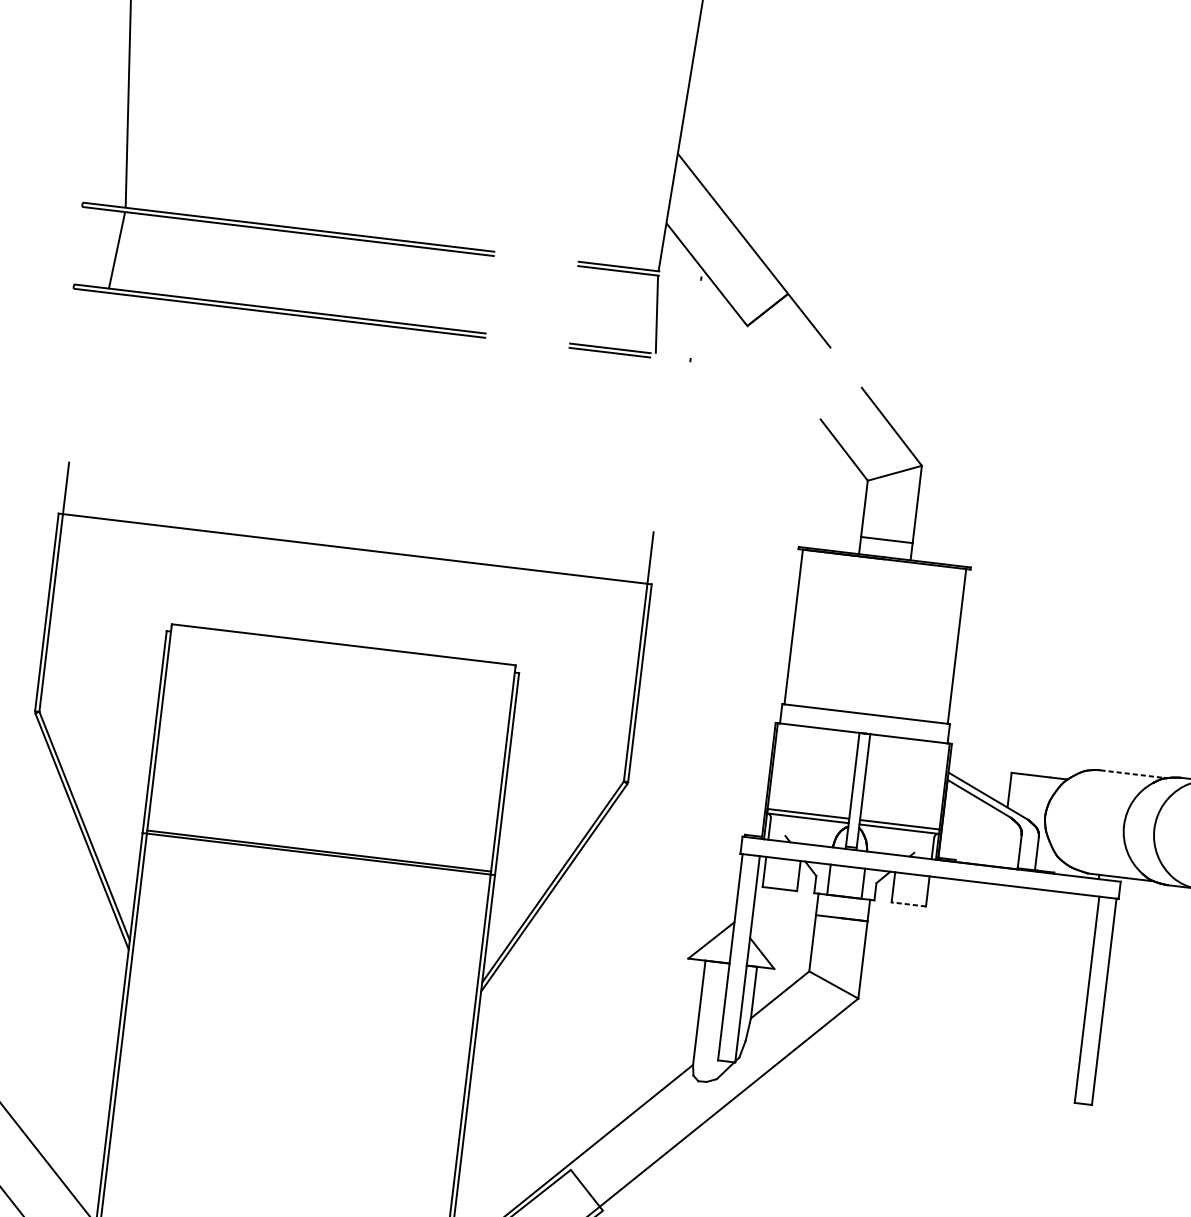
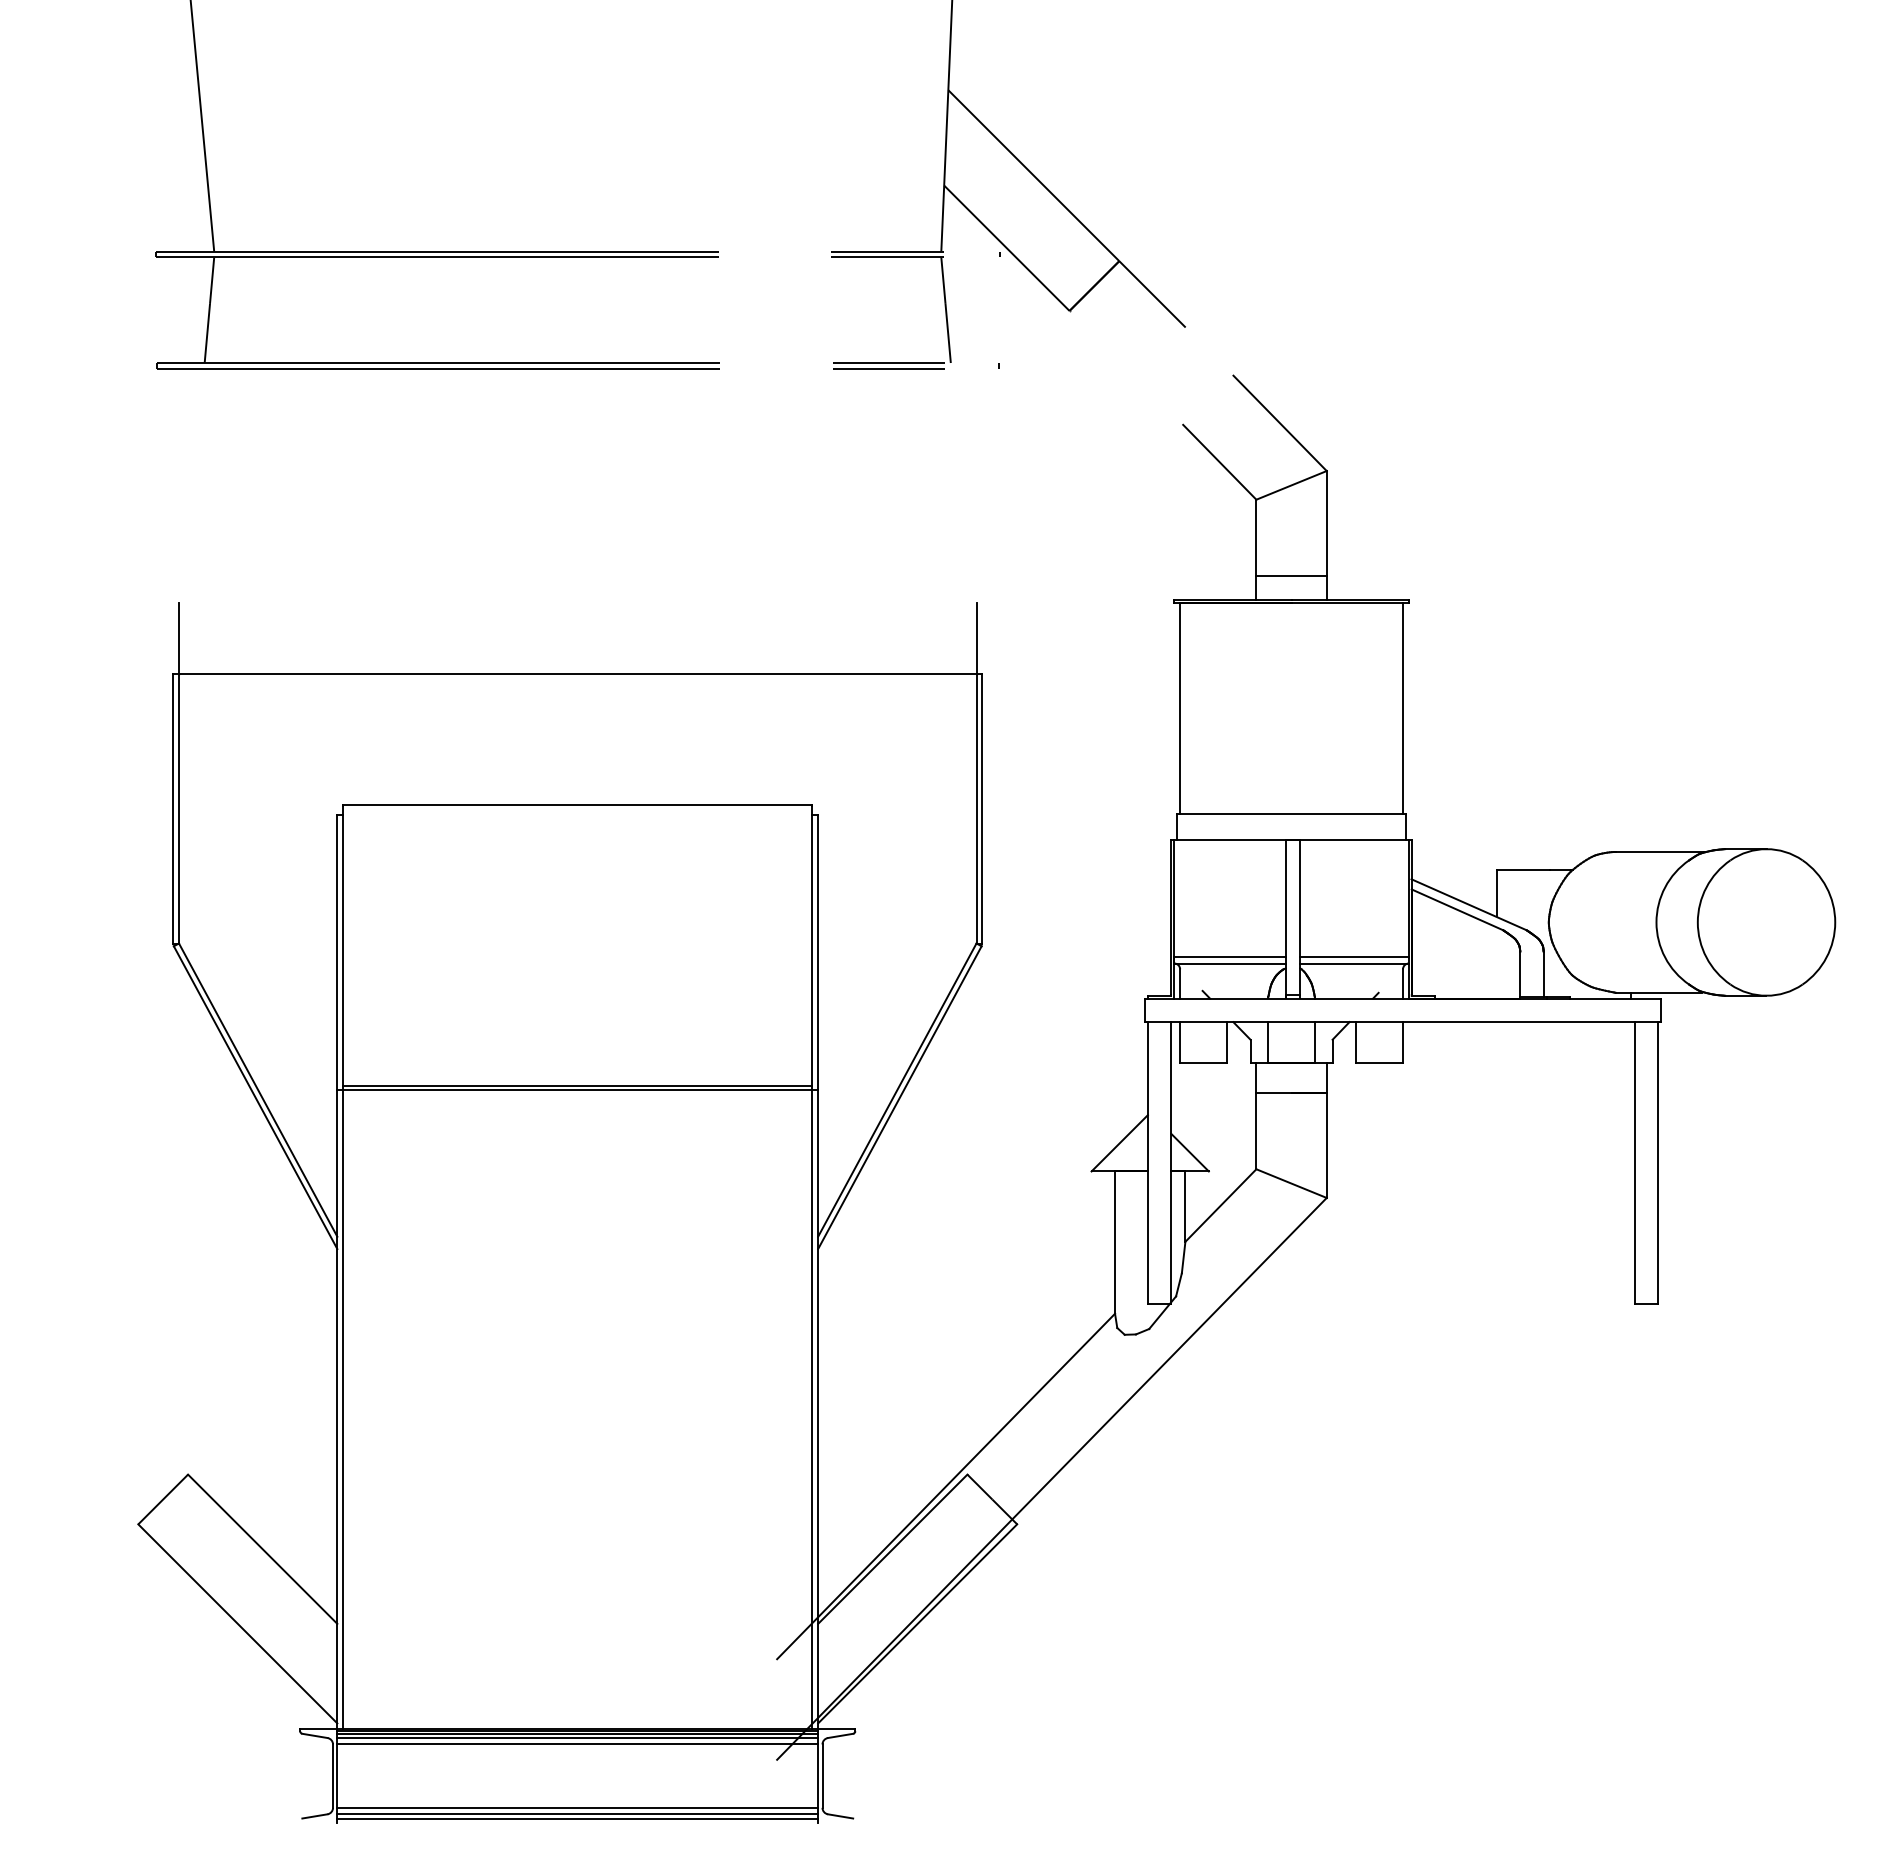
line: (1132, 774) -> (1659, 852), dashed -> solid
line: (908, 904) -> (1379, 1063), dashed -> solid

